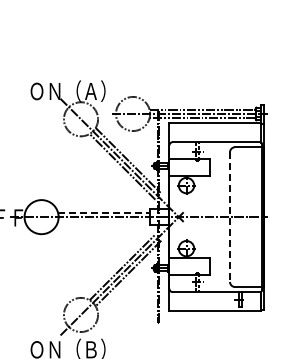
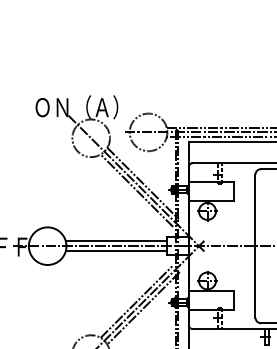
line: (103, 212) -> (115, 241), dashed -> solid
line: (230, 217) -> (256, 246), dashed -> solid
line: (103, 221) -> (115, 251), added

